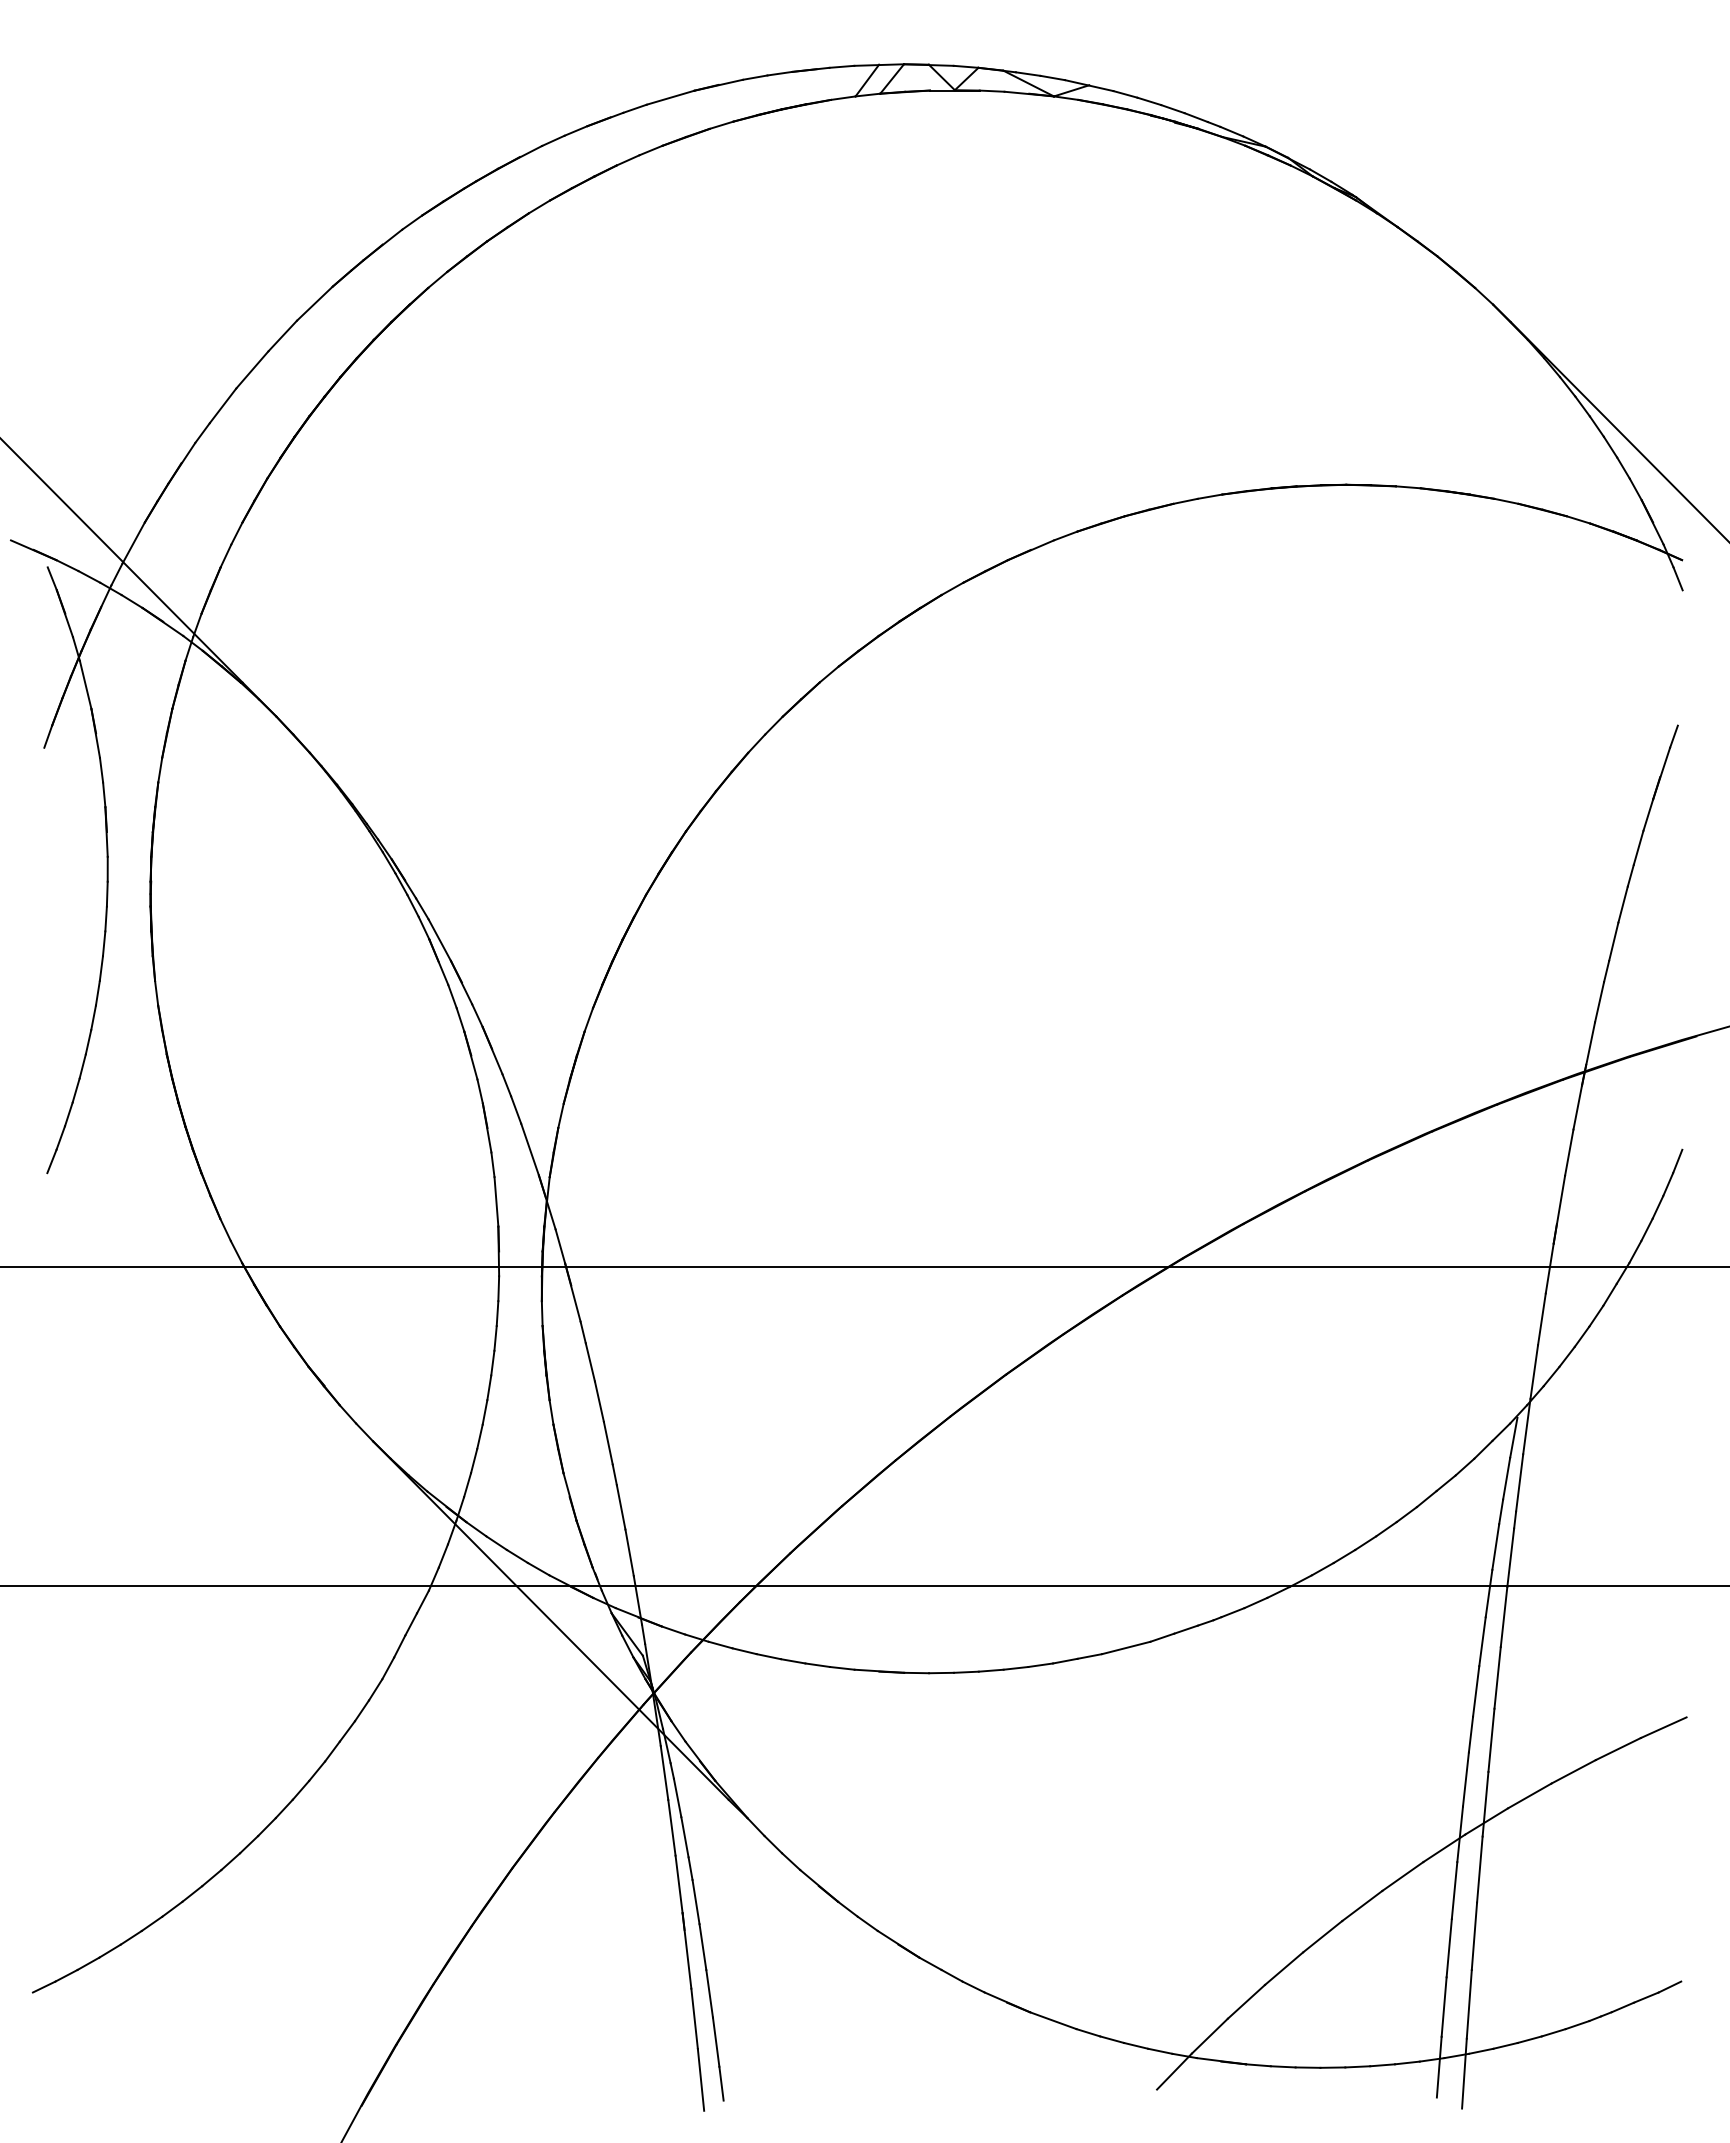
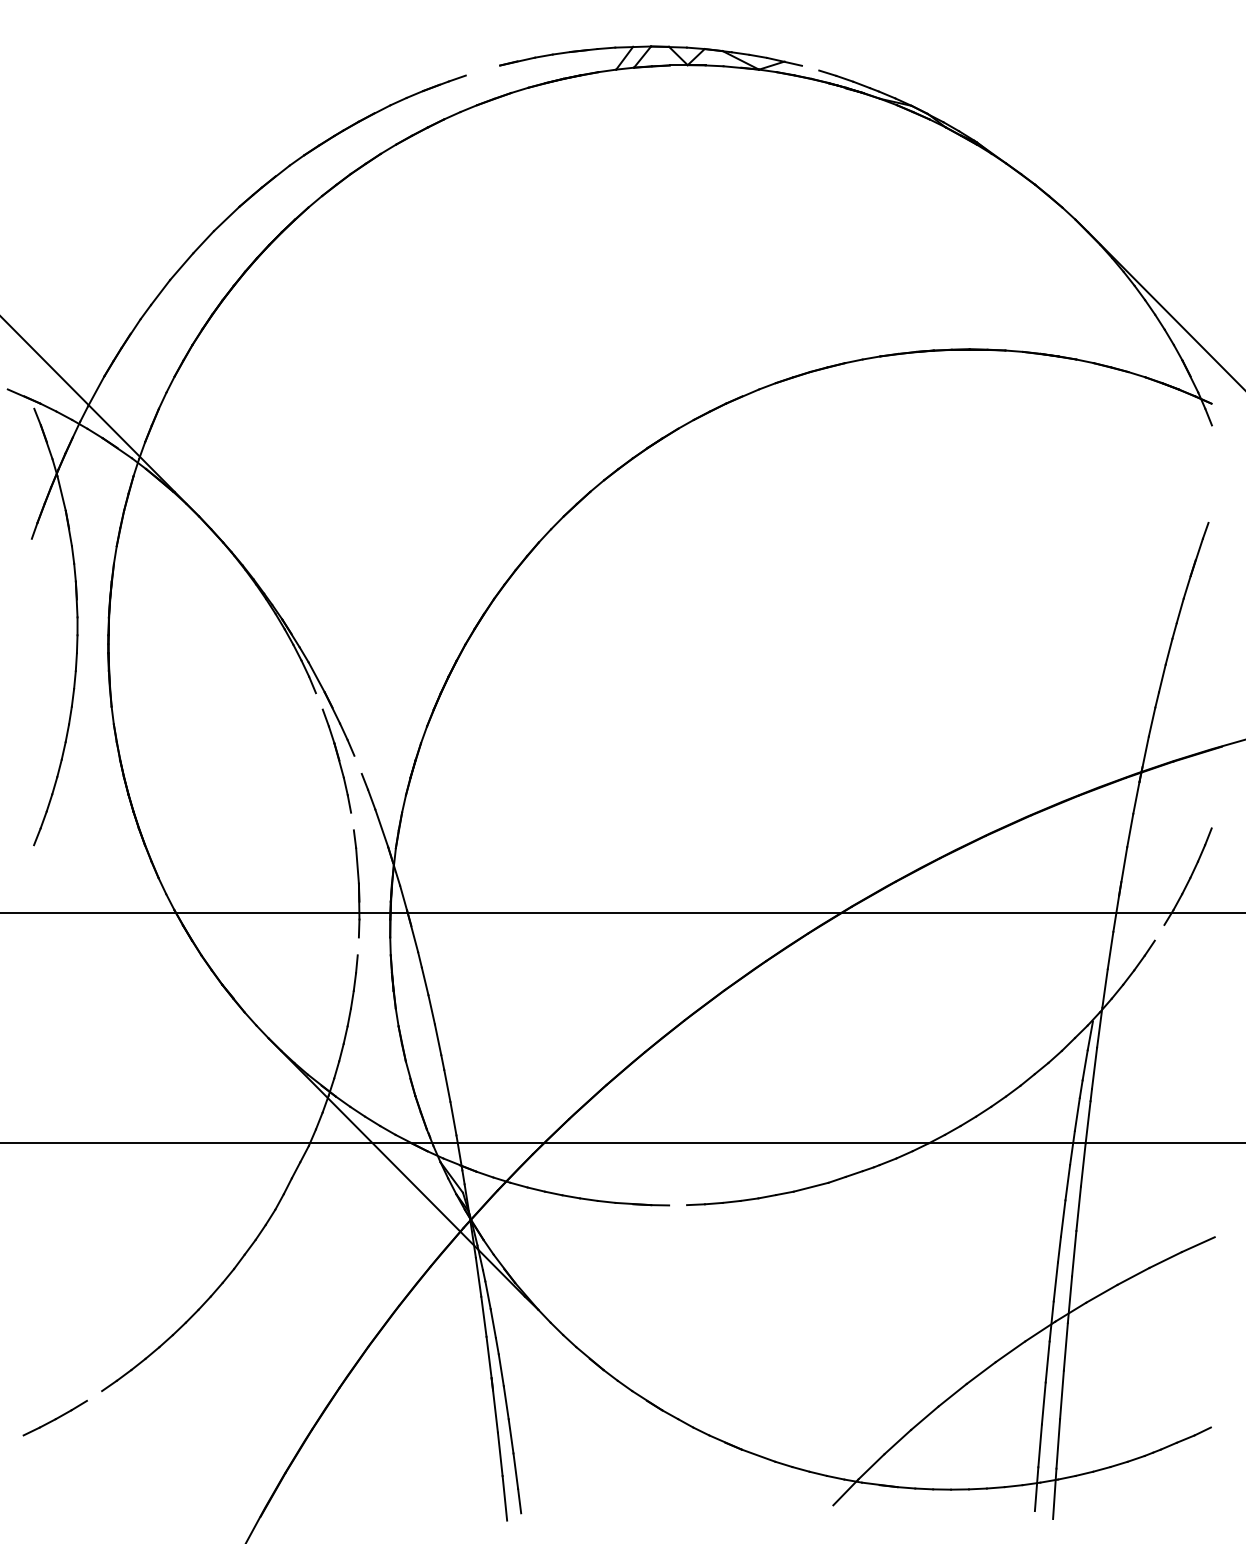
line: (1125, 94) -> (810, 68), removed
line: (670, 97) -> (482, 70), removed
line: (438, 961) -> (315, 692), removed
line: (492, 1050) -> (354, 756), removed
line: (486, 1127) -> (350, 812), removed
line: (1609, 1294) -> (1159, 932), removed
line: (497, 1313) -> (358, 946), removed
line: (941, 1672) -> (678, 1204), removed
line: (130, 1937) -> (93, 1395), removed

